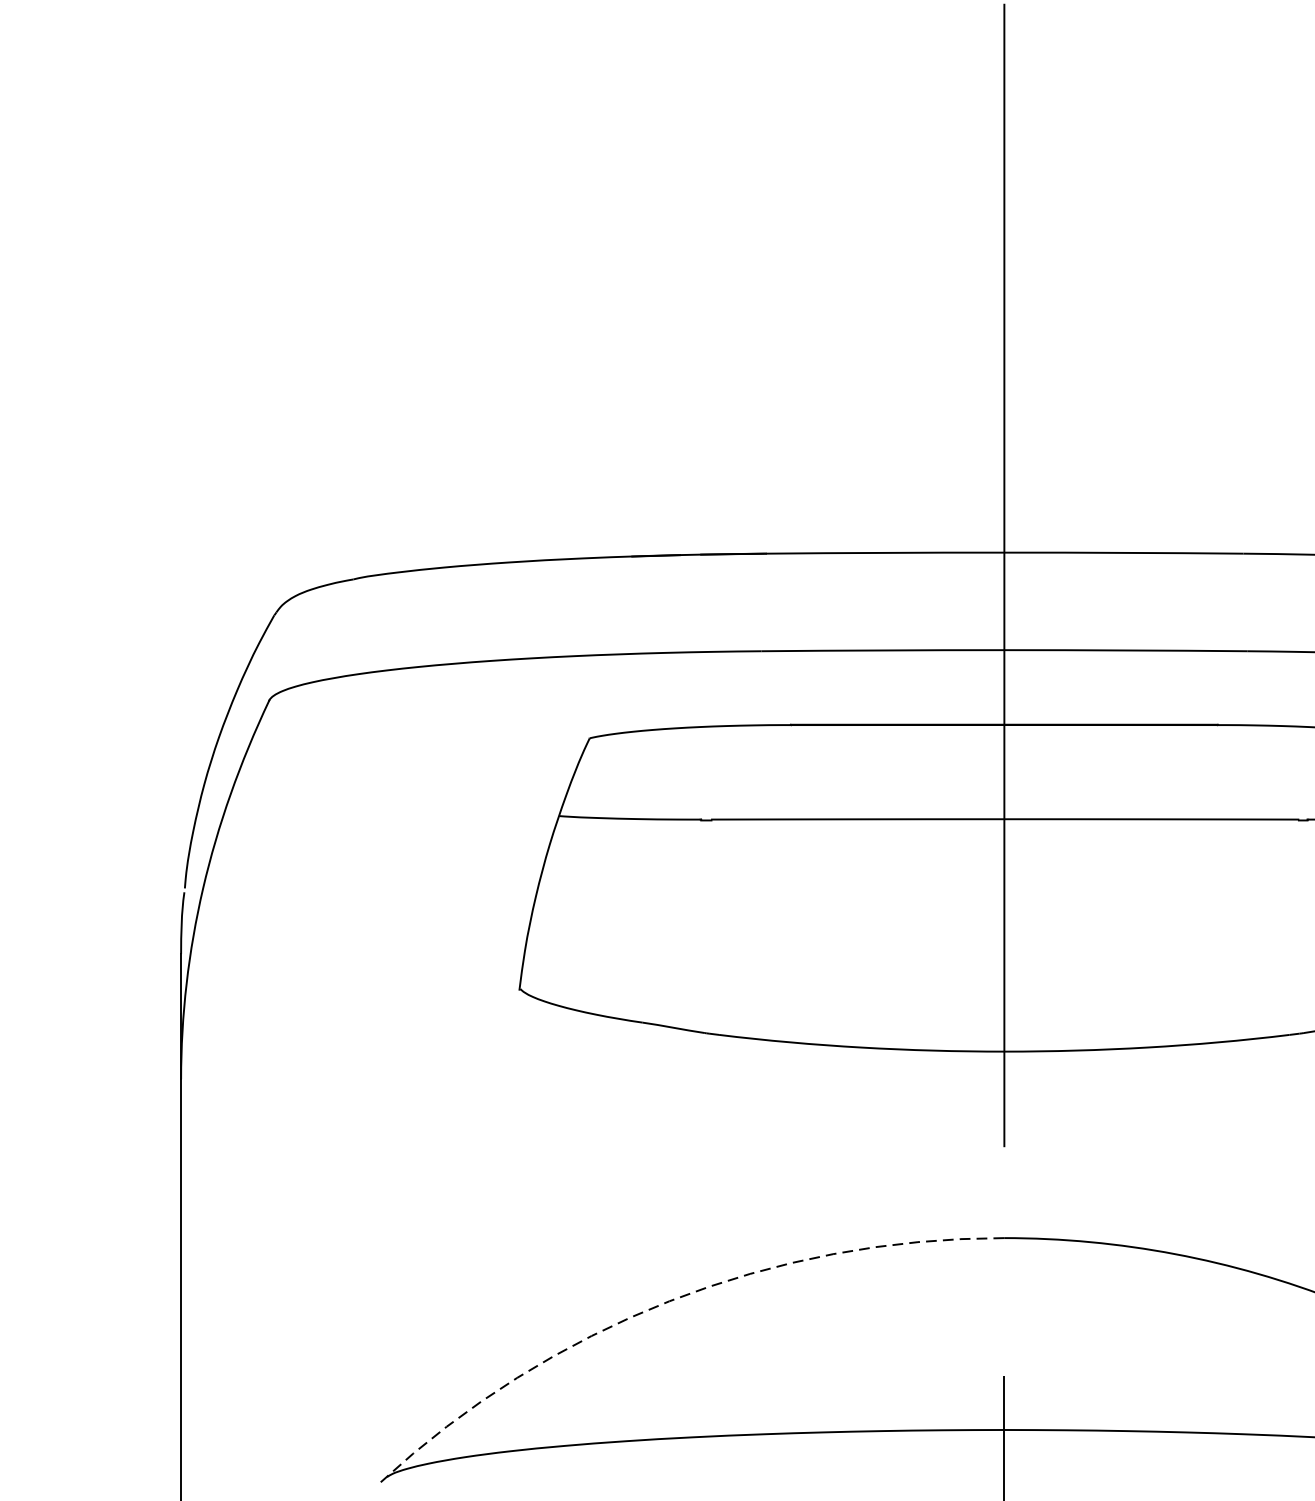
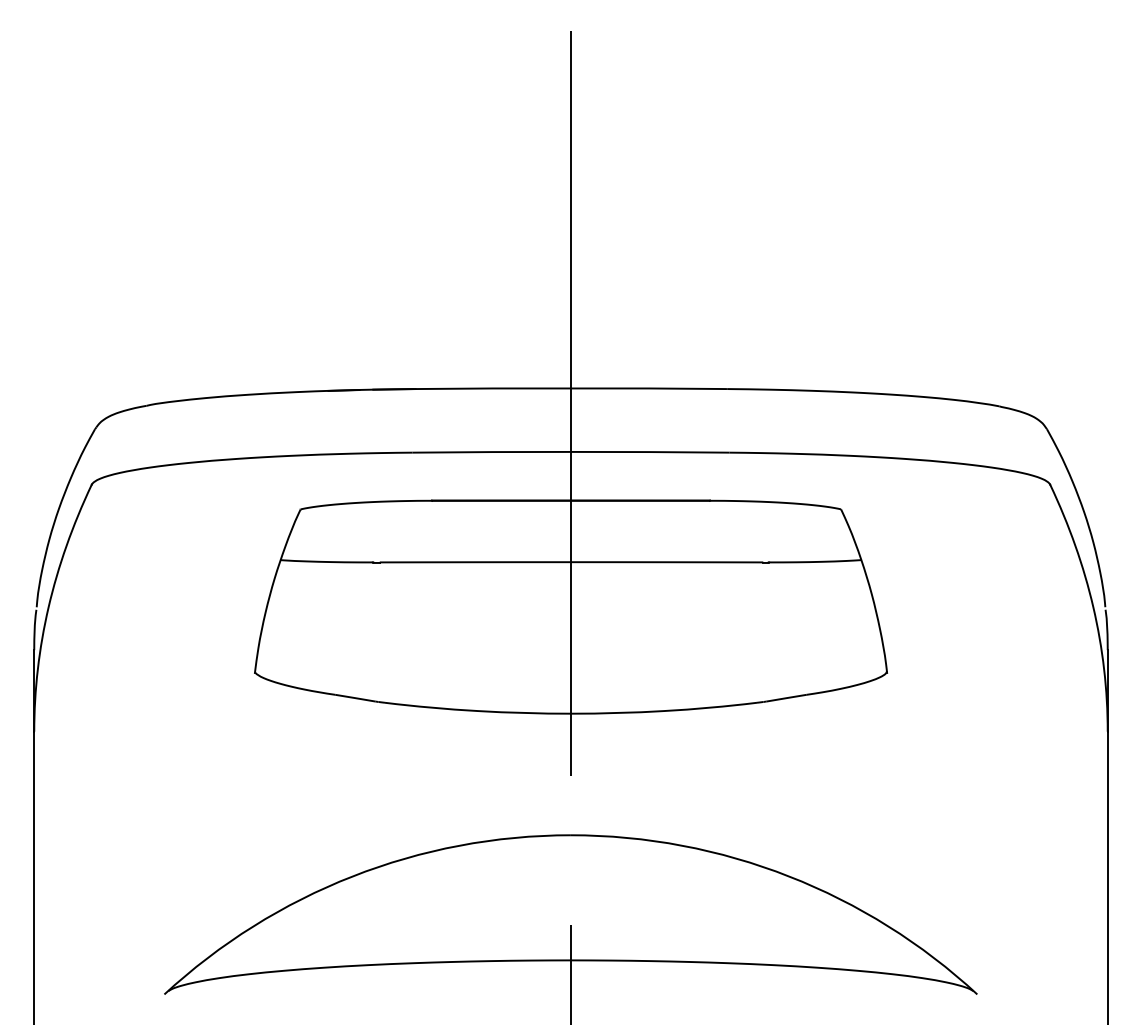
arc: (669, 1301) -> (352, 876), dashed -> solid

